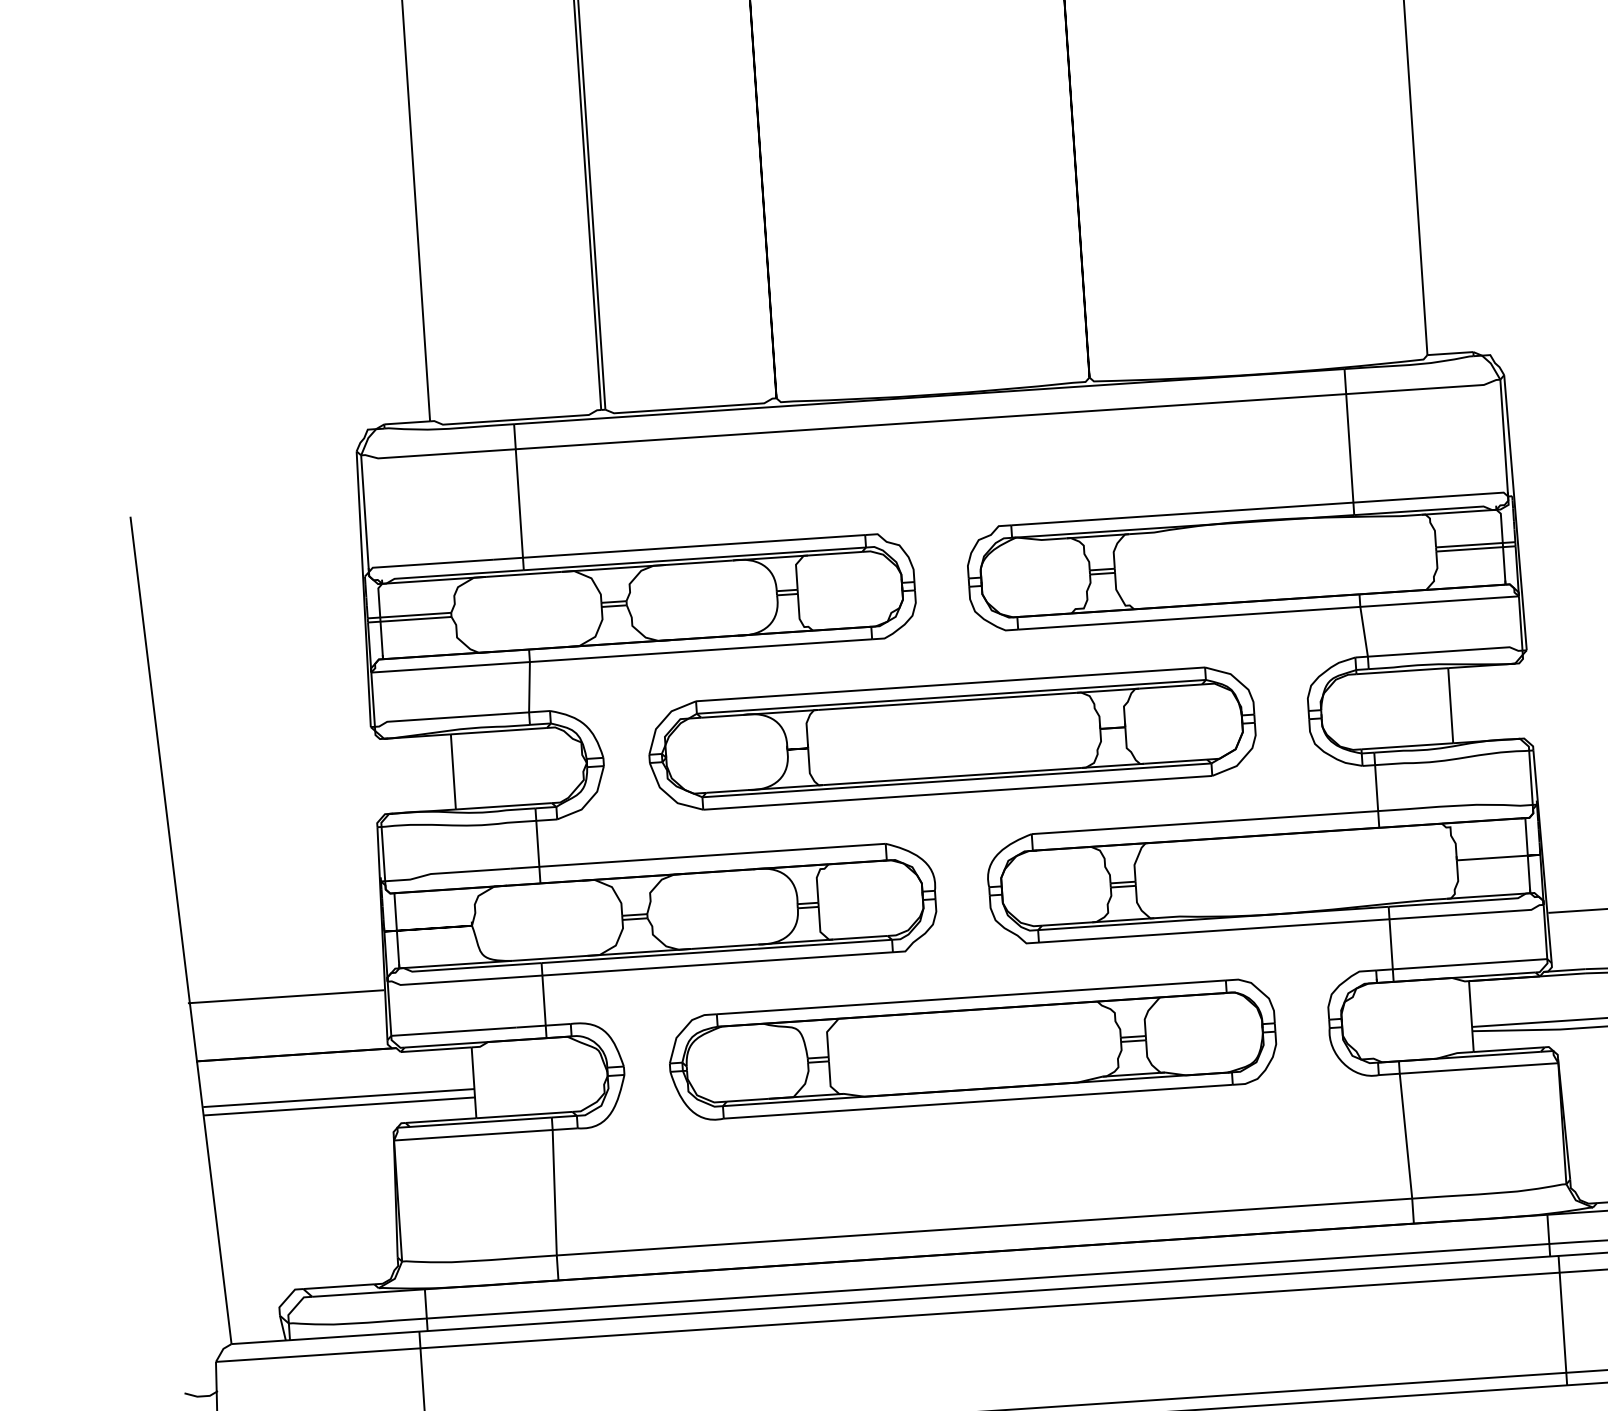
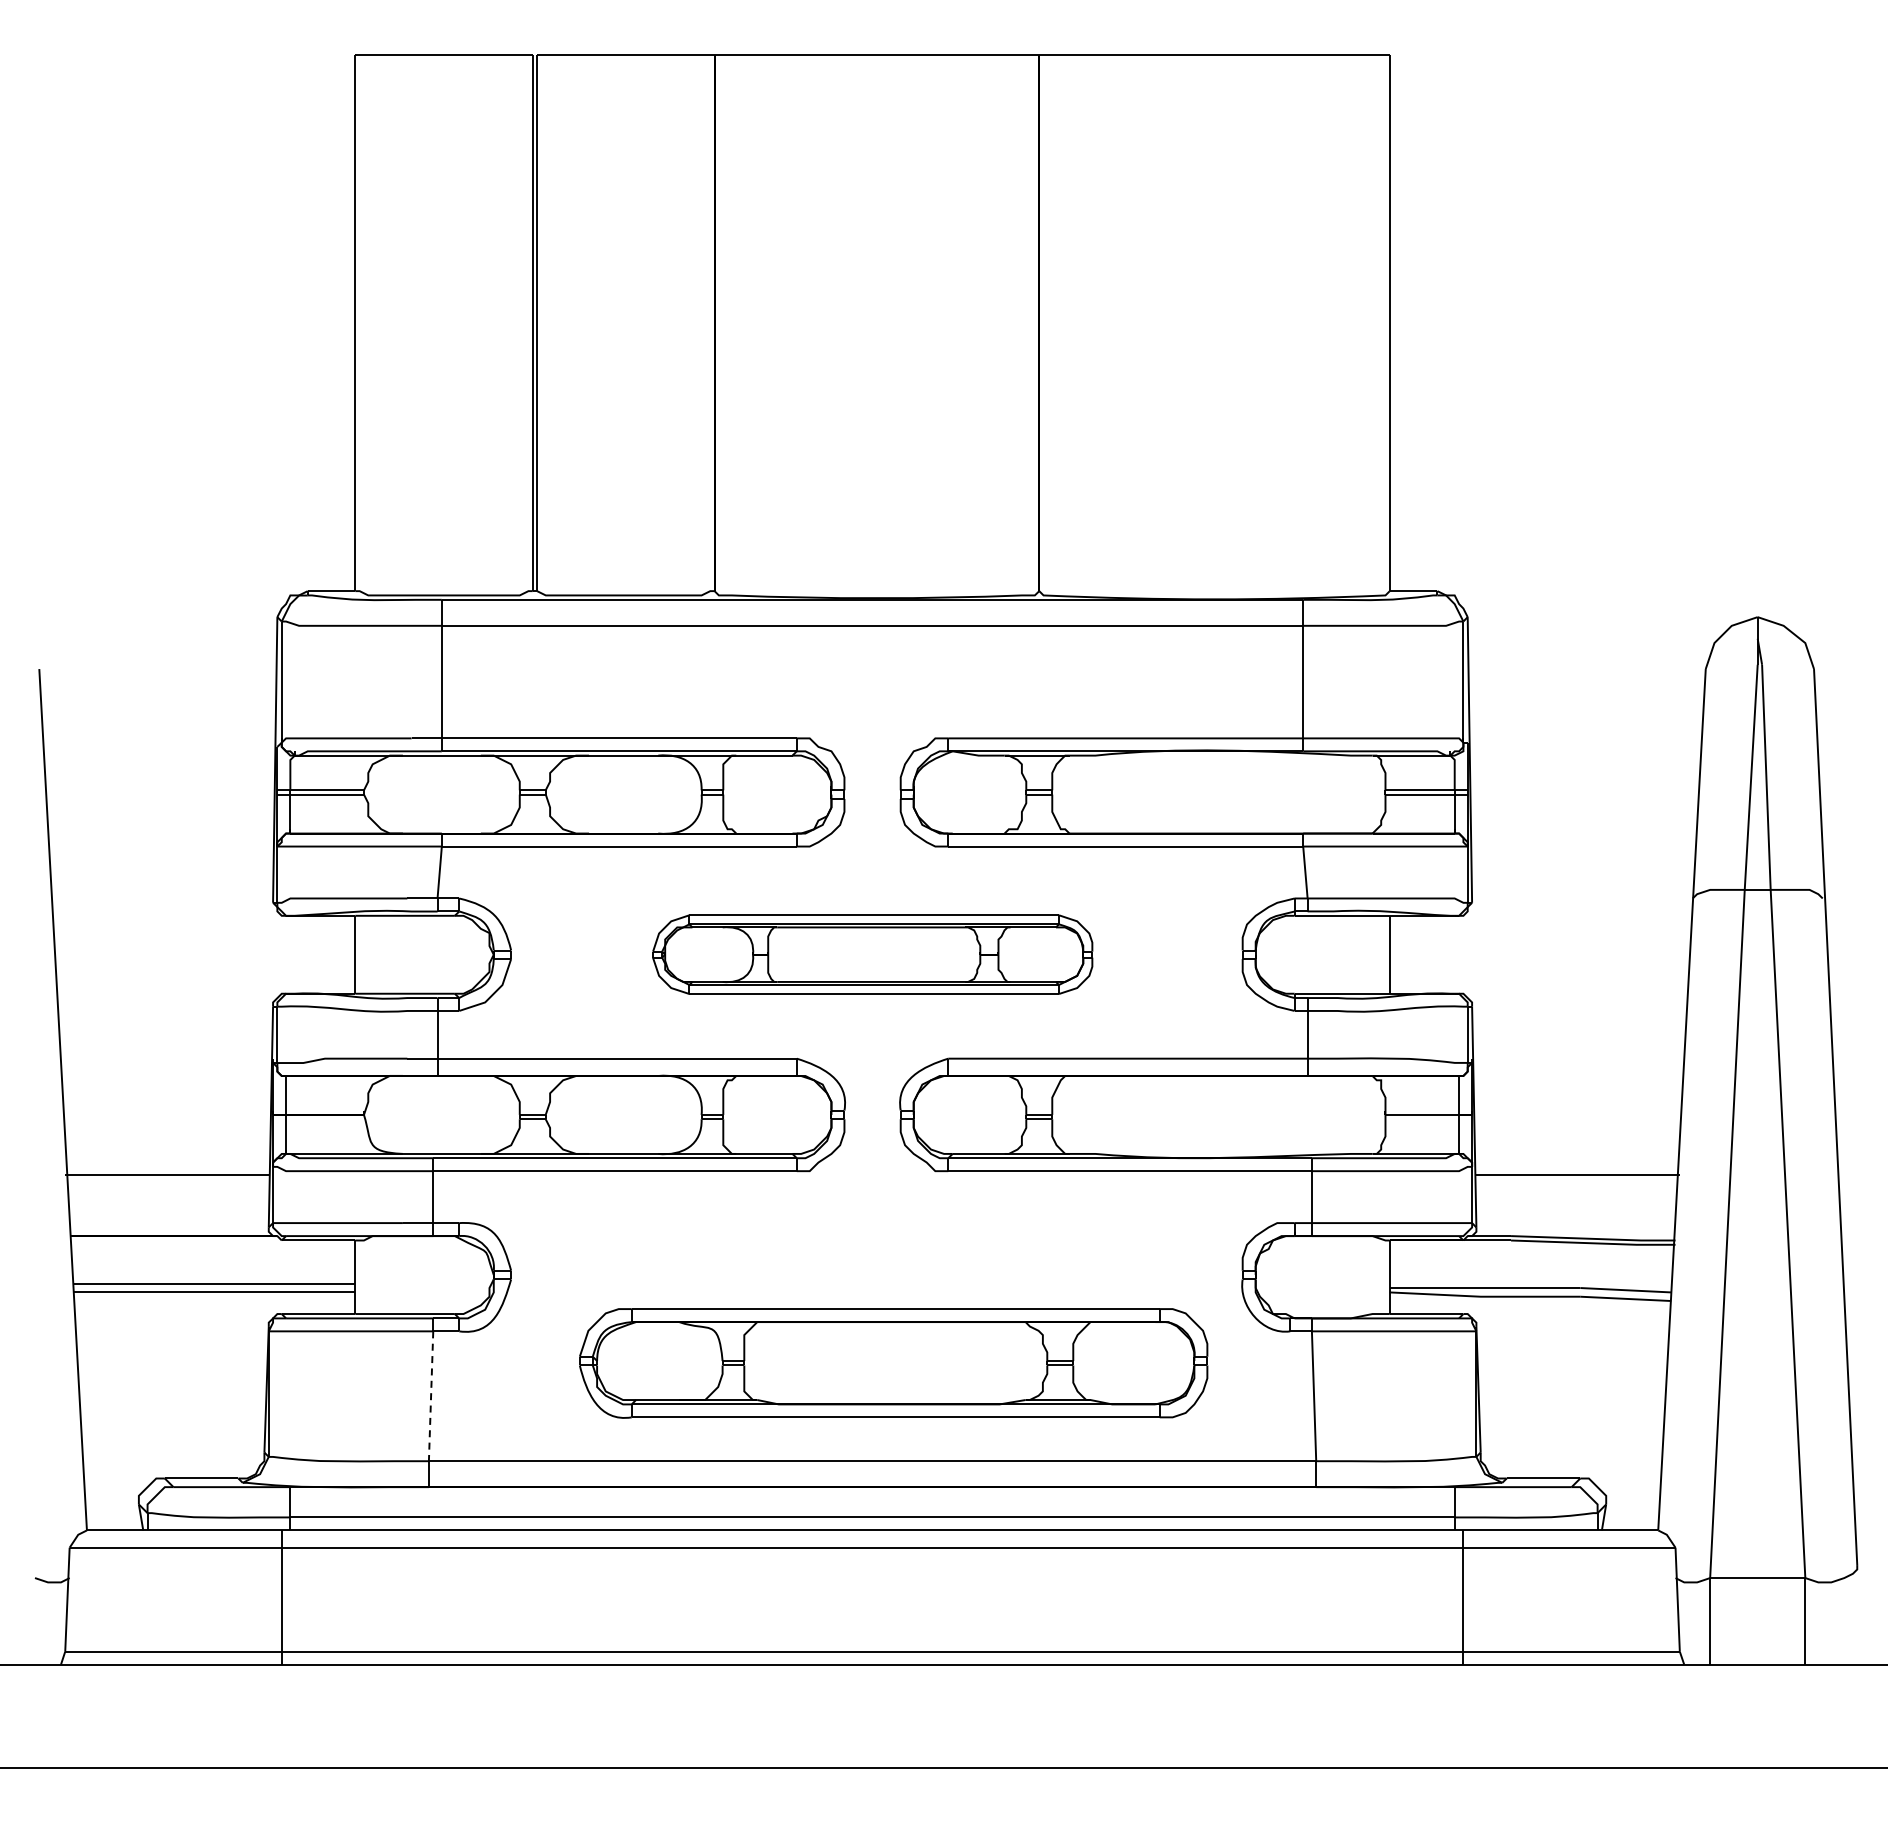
part: (952, 738) -> (872, 954), size x0.7
part: (972, 1049) -> (893, 1363), moved
line: (555, 1192) -> (431, 1396), solid -> dashed

